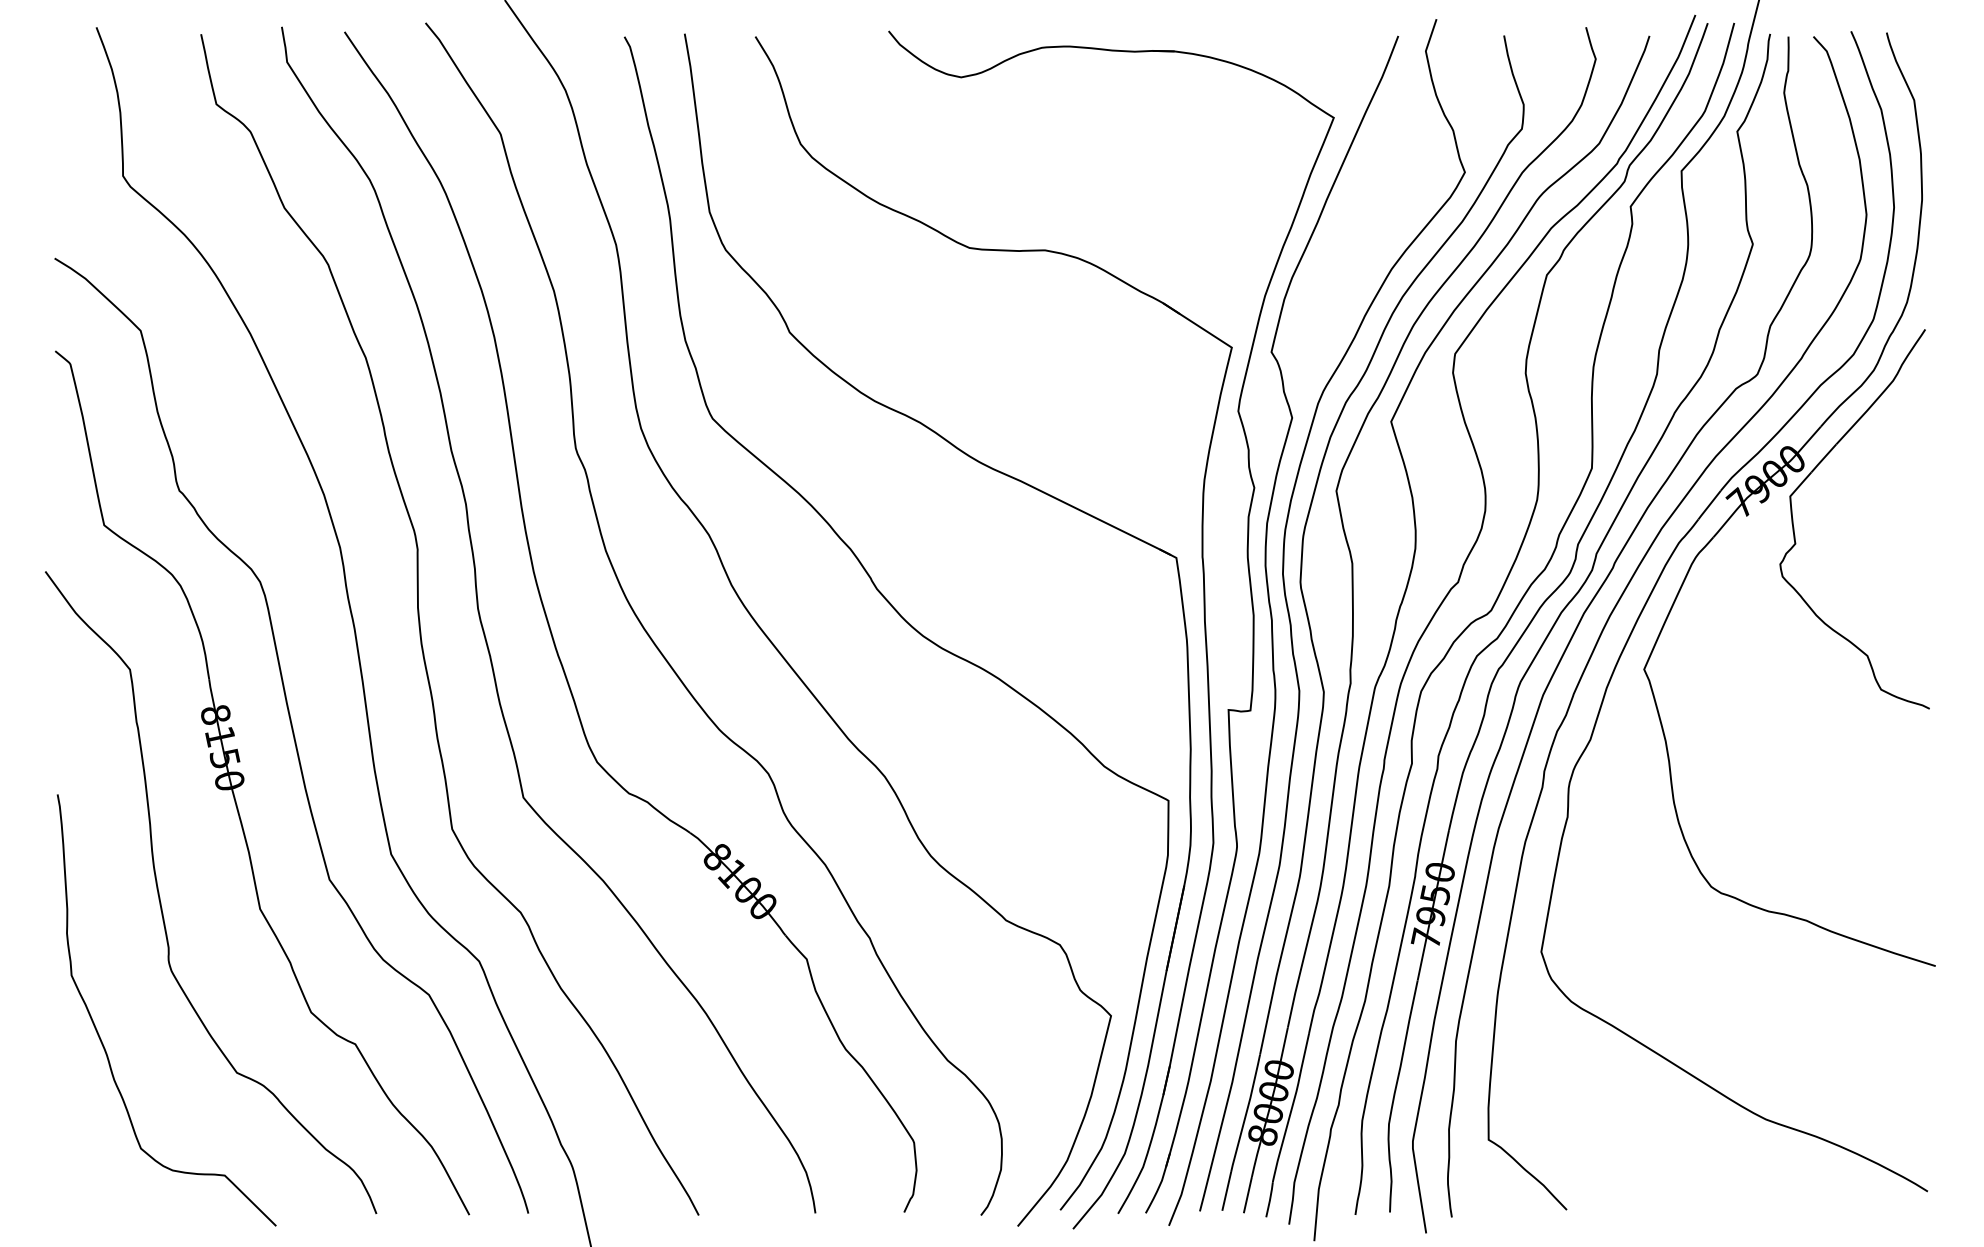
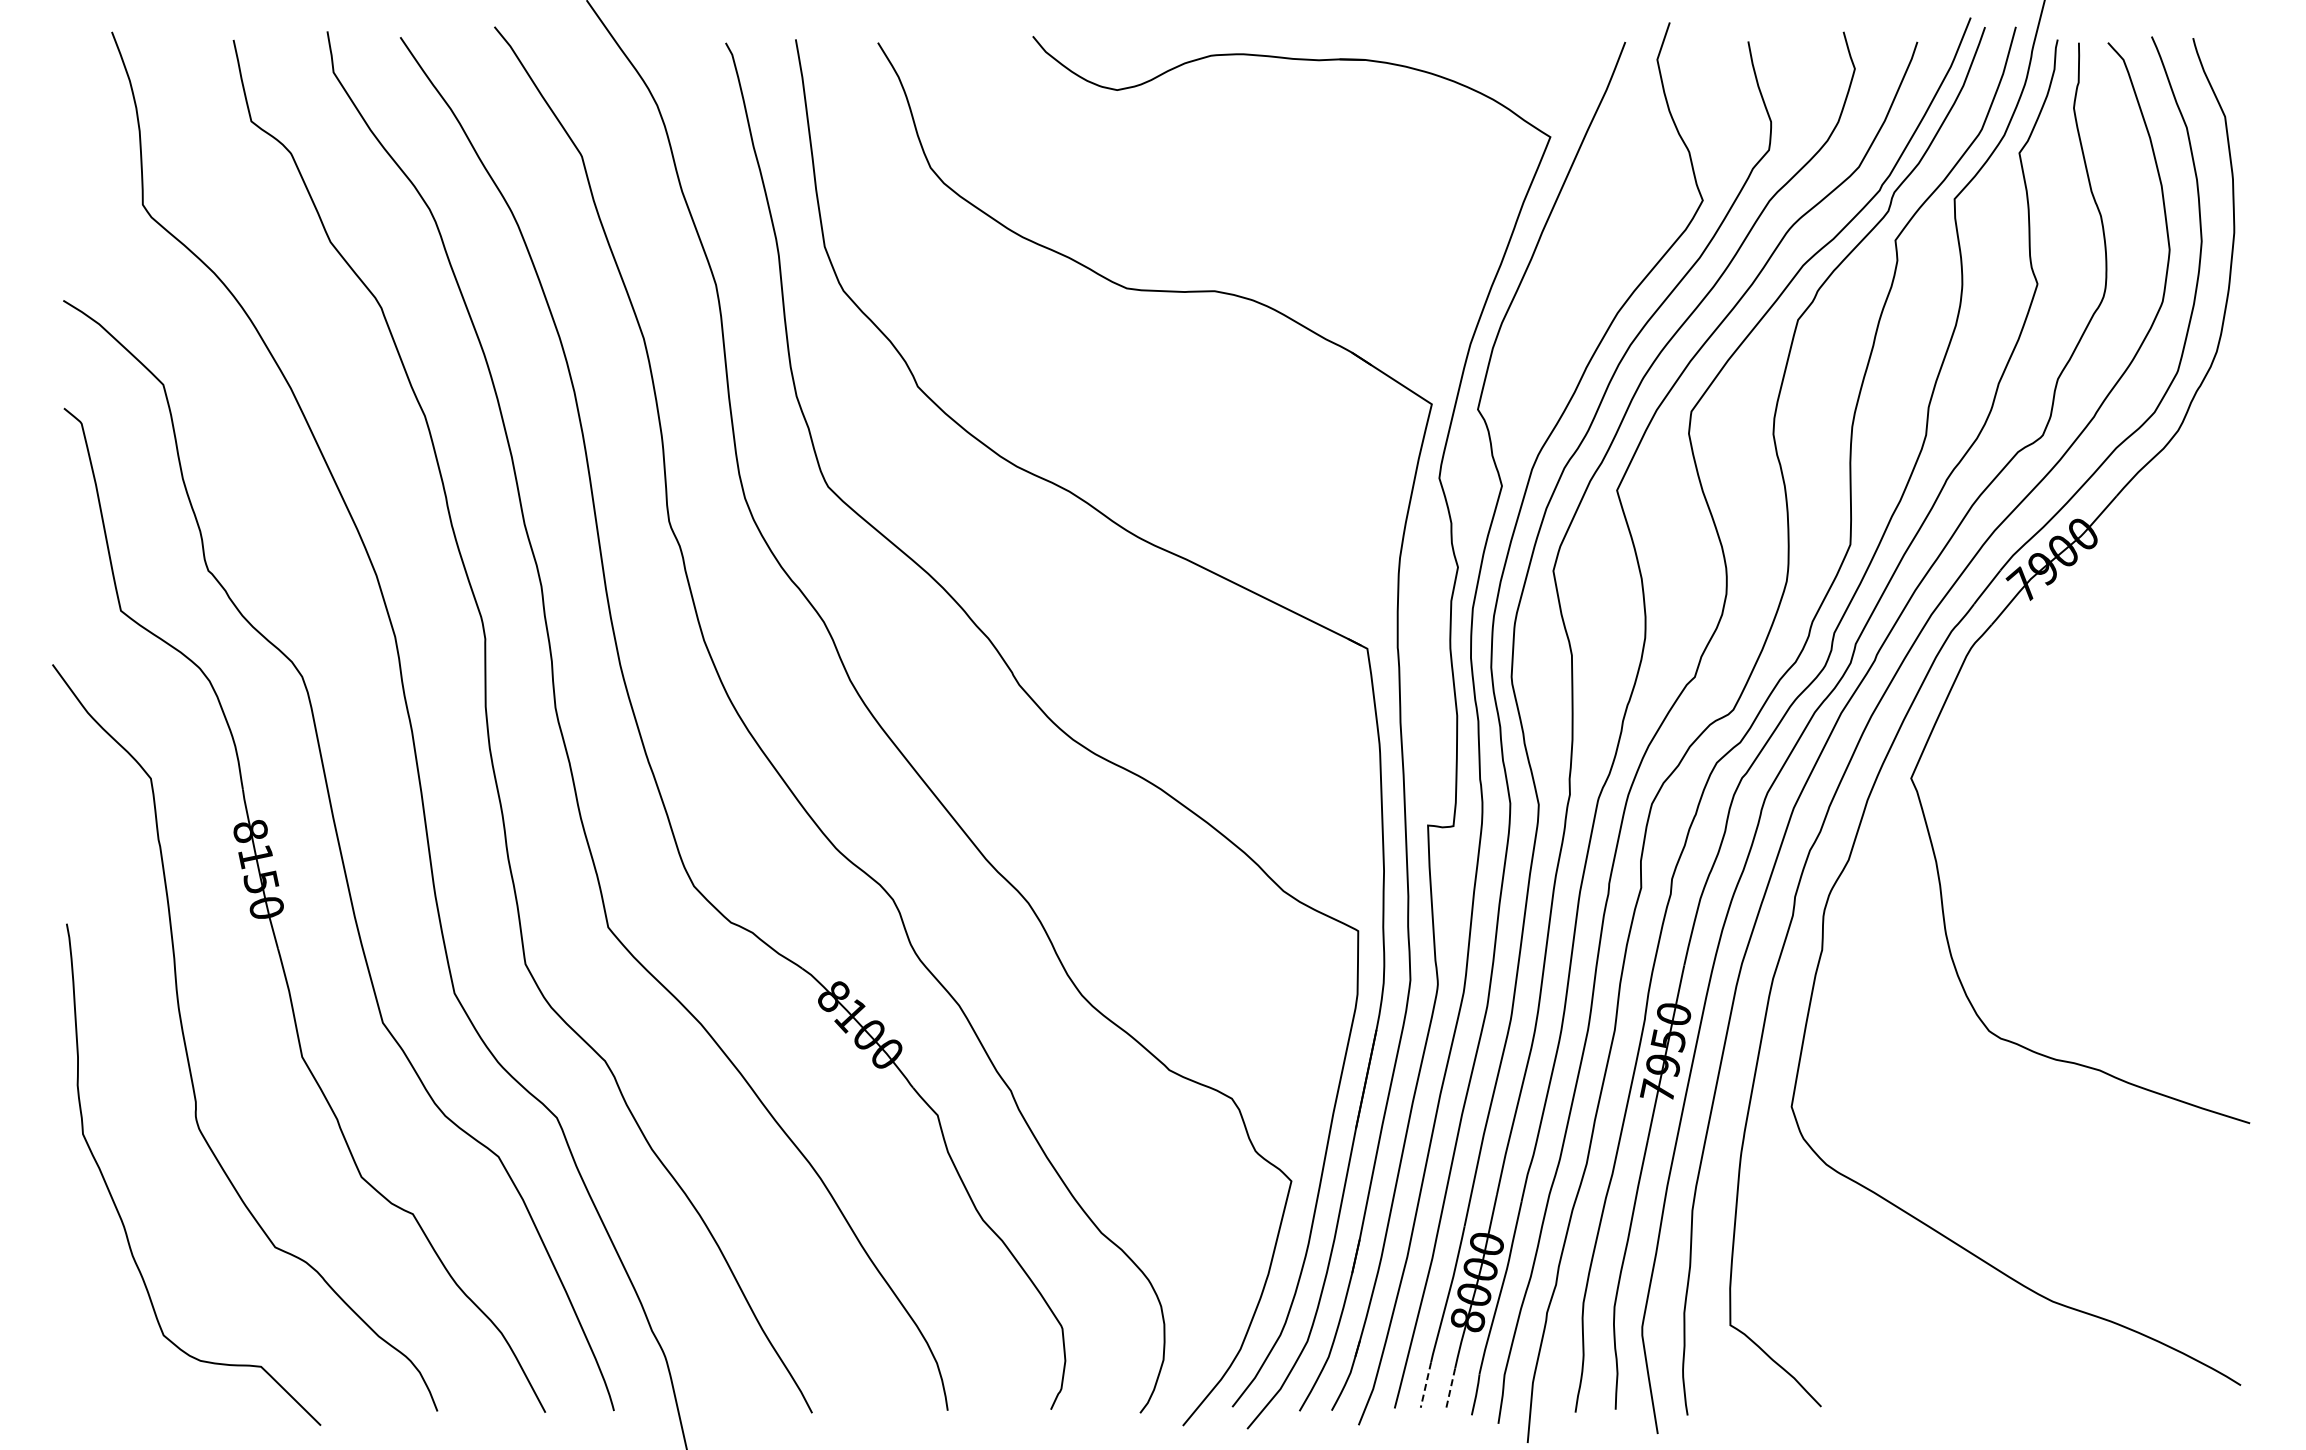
part: (1794, 525) -> (2085, 611), removed
line: (1226, 1191) -> (1425, 1385), solid -> dashed
line: (1247, 1195) -> (1450, 1389), solid -> dashed

